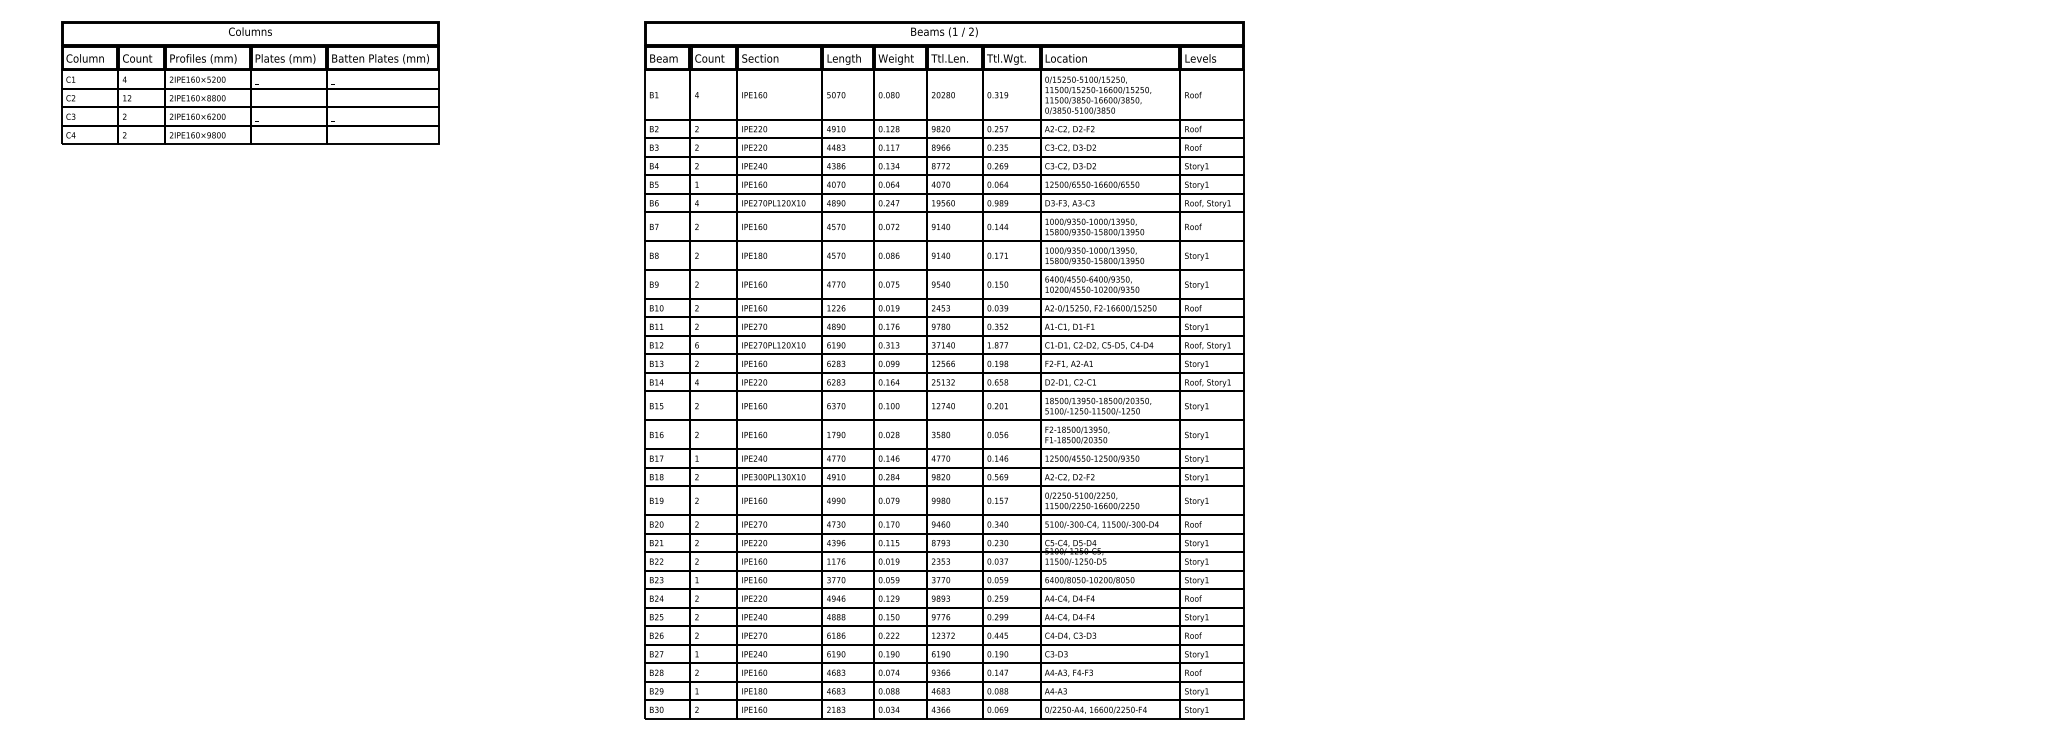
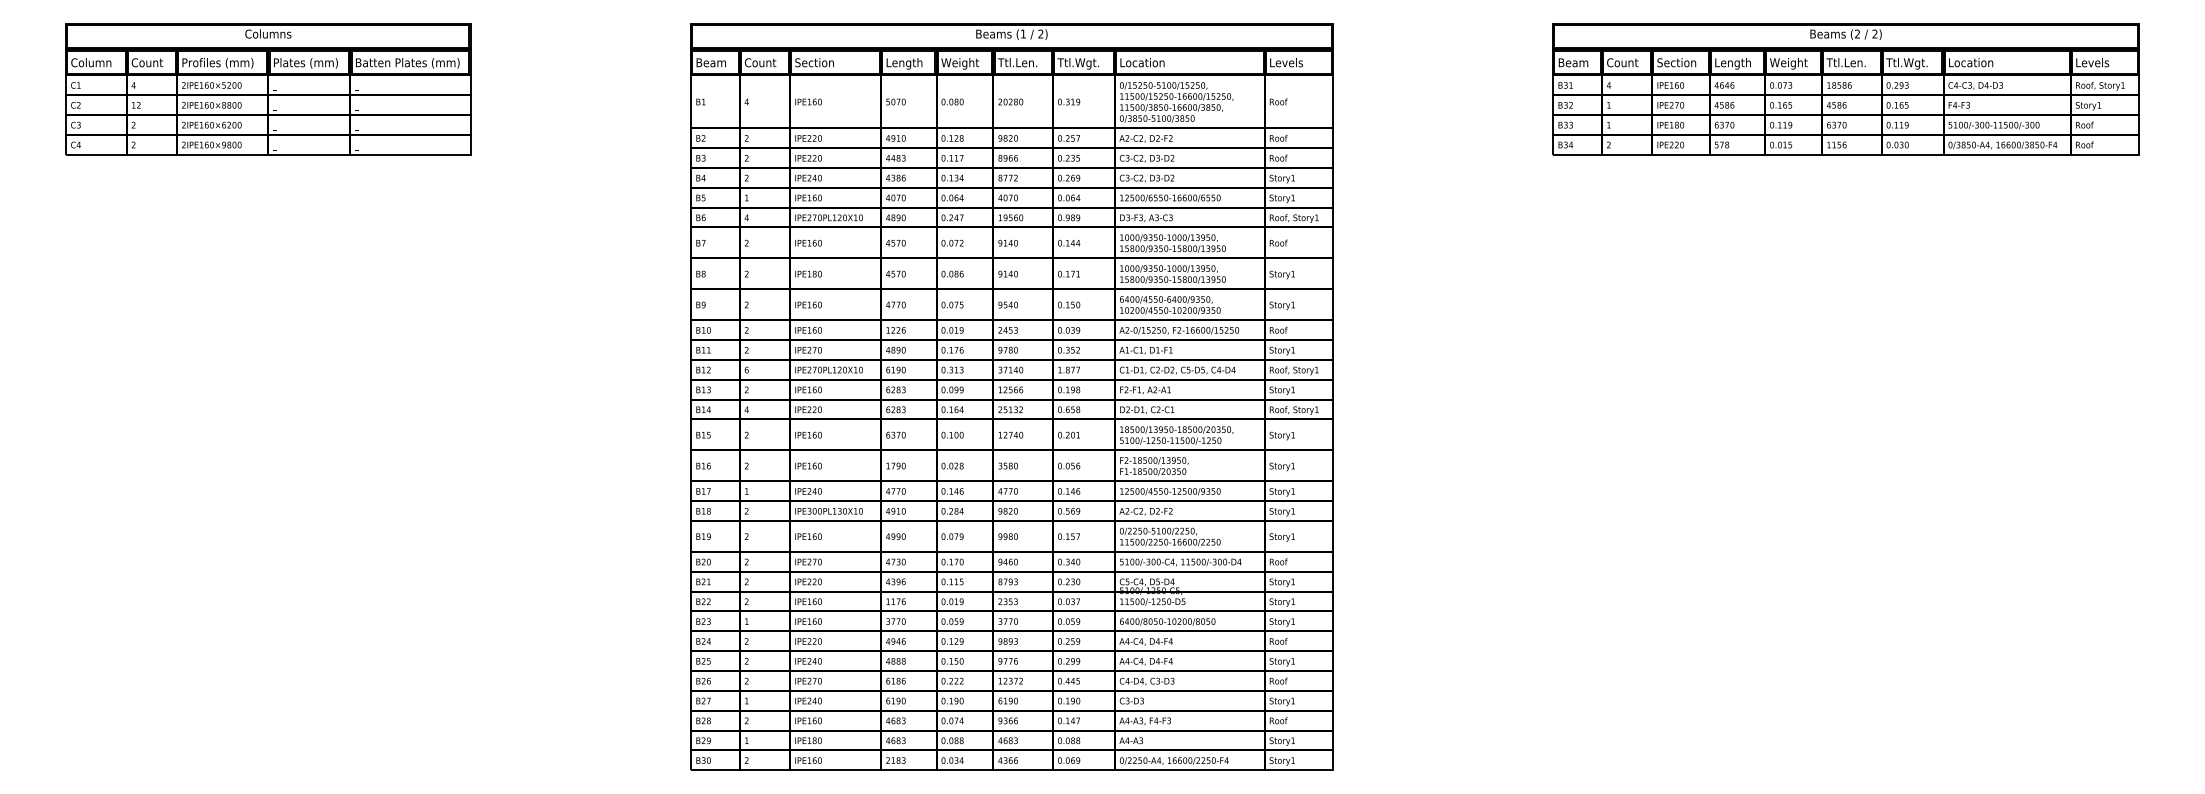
part: (1722, 82) -> (1845, 88), added

